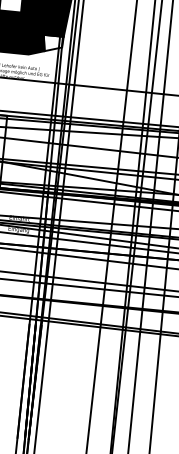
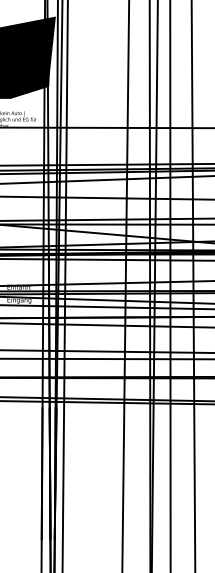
fill: (52, 43) -> (36, 82), added

